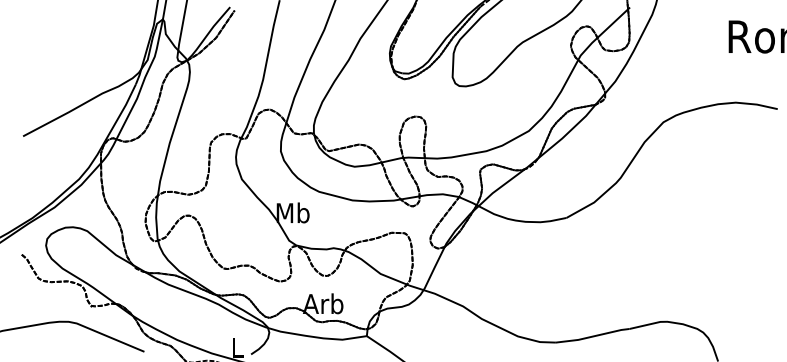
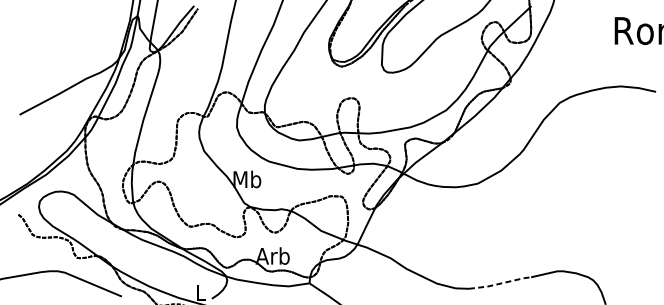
line: (593, 336) -> (500, 283), solid -> dashed

